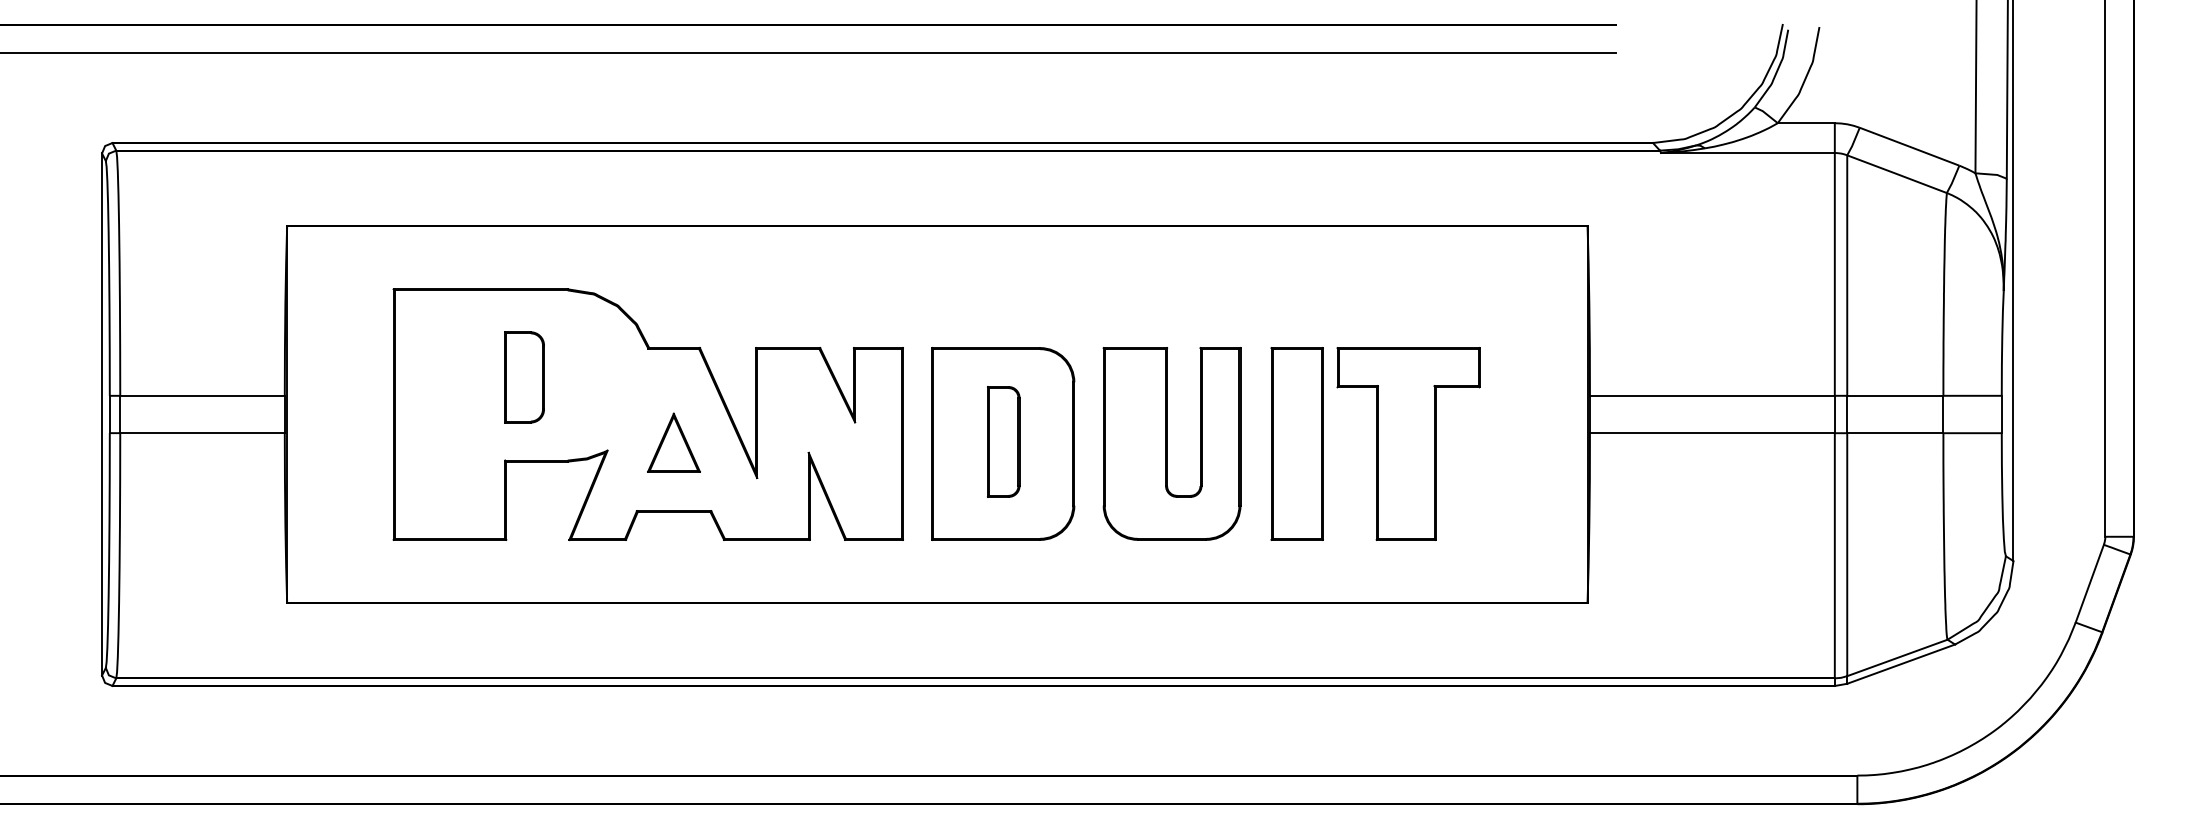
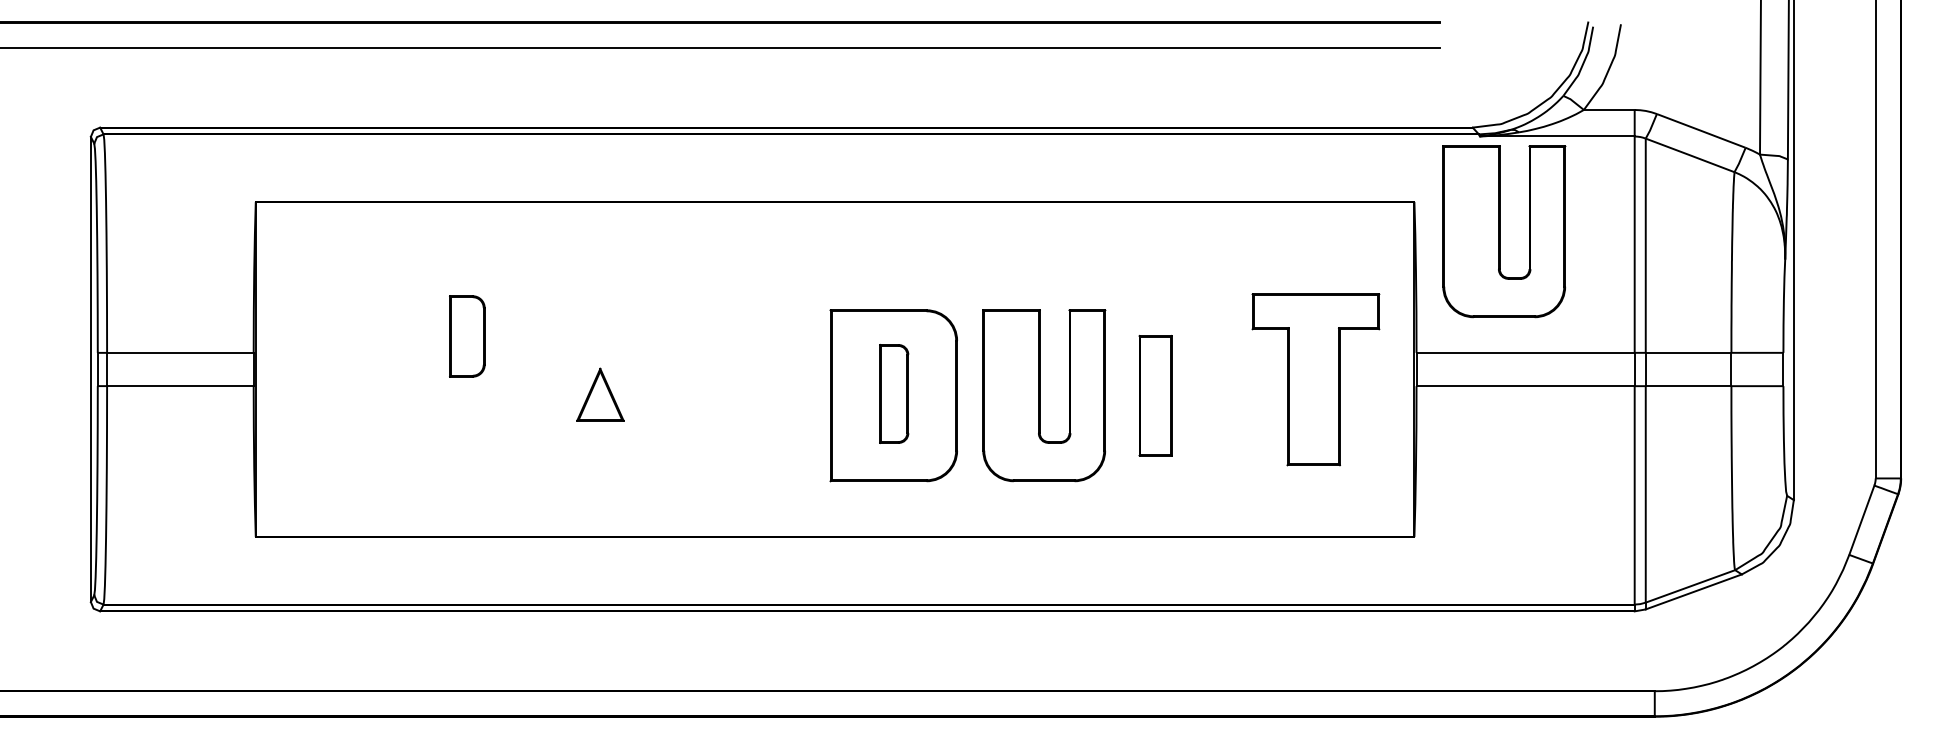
part: (1688, 259) -> (1504, 231), added
part: (648, 414) -> (577, 369), removed
part: (1296, 443) -> (1155, 395), size x0.7
part: (1408, 443) -> (1315, 379), moved

